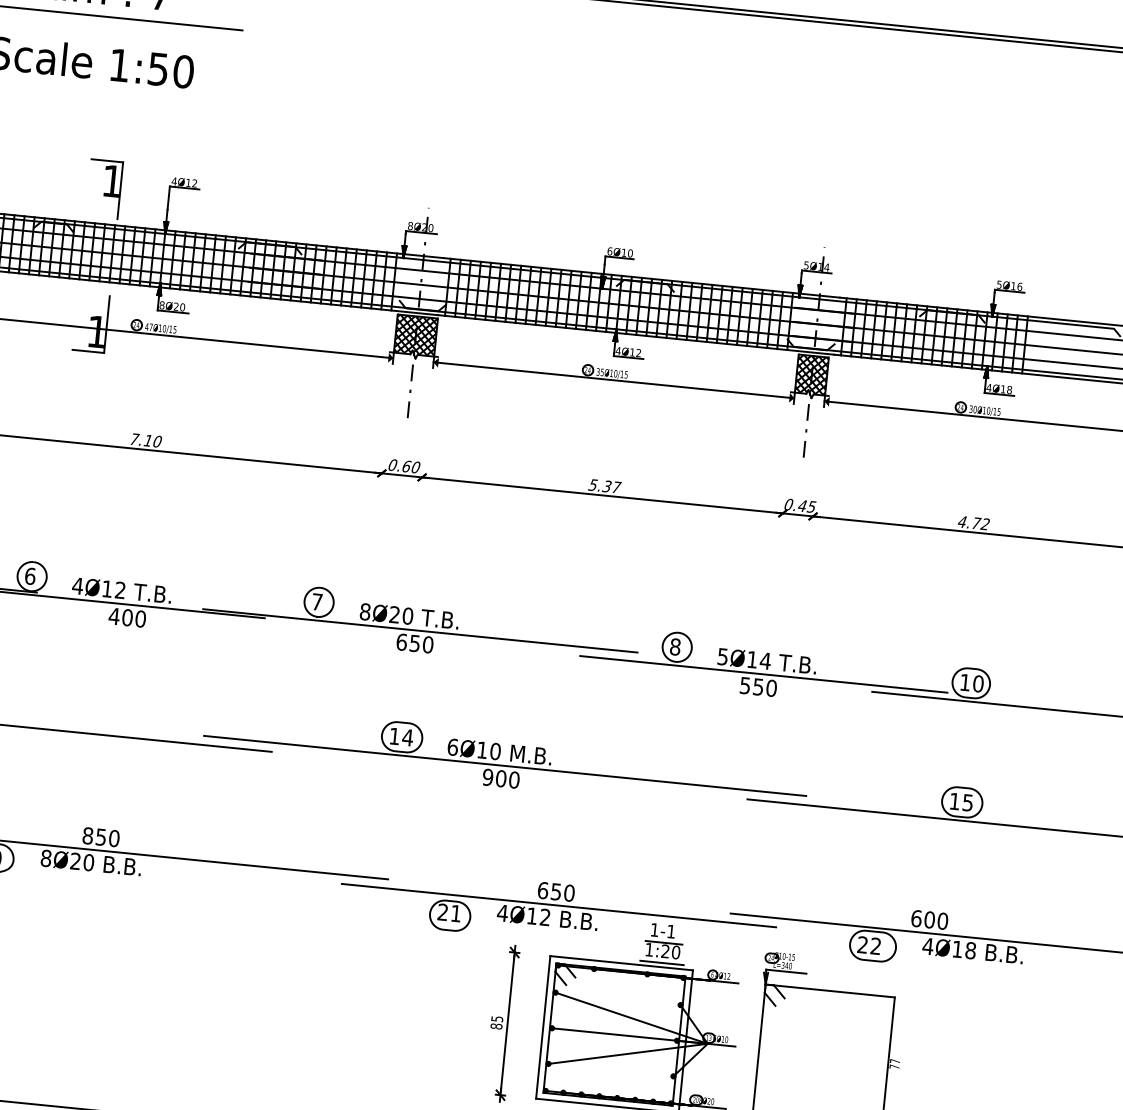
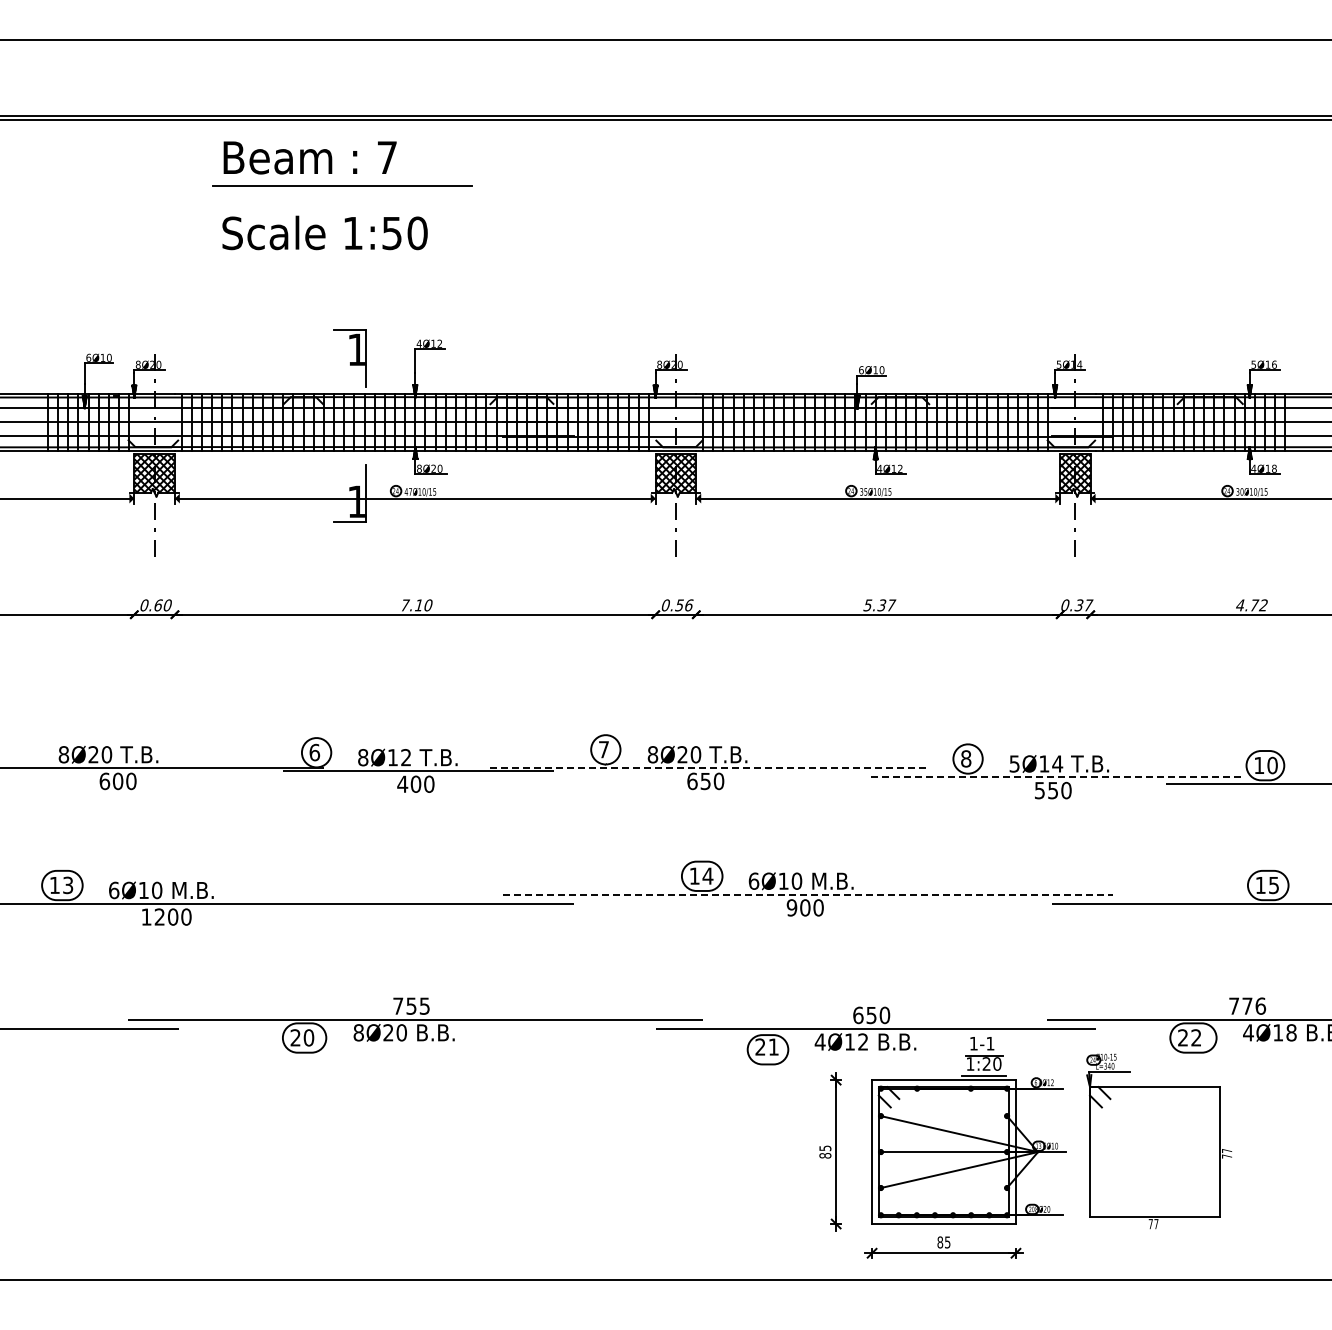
text: (411, 467) -> (684, 605), 0.60 -> 0.56
text: (806, 506) -> (1083, 605), 0.45 -> 0.37
text: (77, 585) -> (362, 757), 4Ø12 -> 8Ø12
line: (421, 631) -> (710, 768), solid -> dashed
line: (764, 674) -> (1057, 777), solid -> dashed
line: (505, 765) -> (808, 894), solid -> dashed
text: (101, 836) -> (411, 1005), 850 -> 755
text: (929, 919) -> (1247, 1005), 600 -> 776

